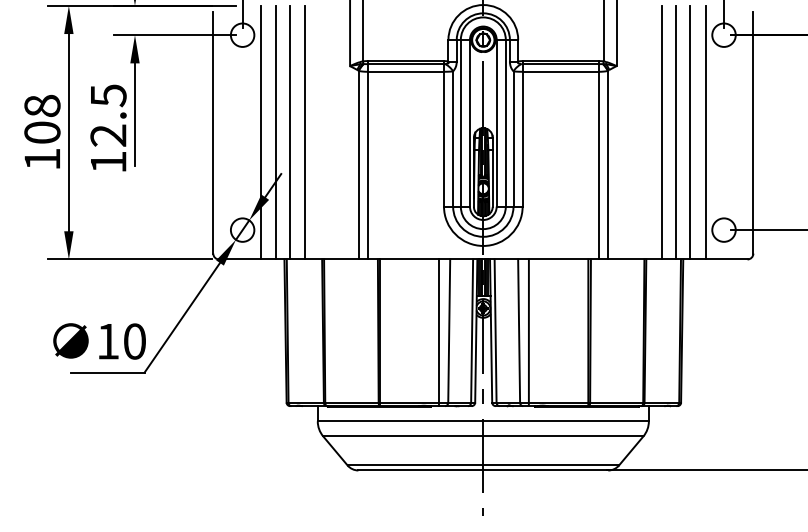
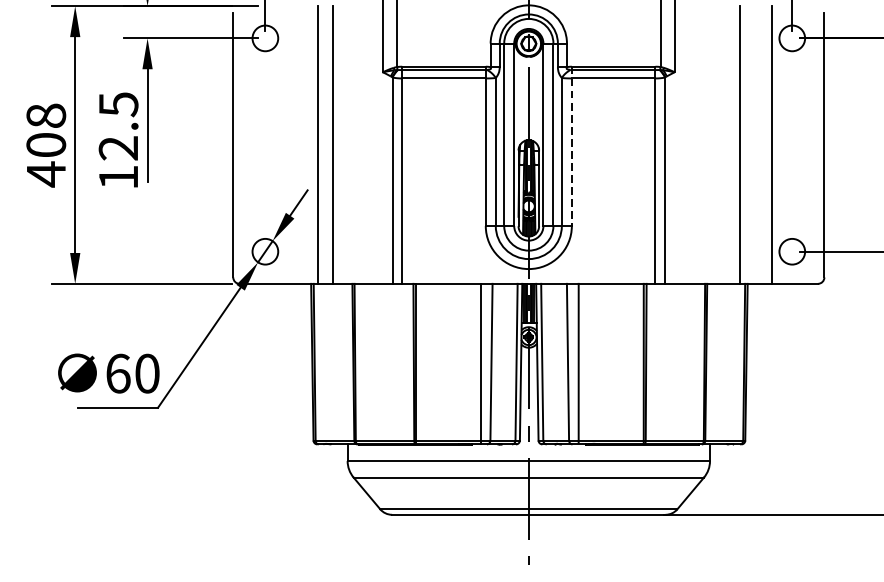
line: (261, 132) -> (286, 144), removed
line: (276, 132) -> (302, 144), removed
line: (661, 132) -> (723, 144), removed
line: (690, 132) -> (755, 144), removed
line: (522, 133) -> (571, 145), solid -> dashed
text: (41, 159) -> (45, 174), 108 -> 408
text: (108, 341) -> (118, 373), 10 -> 60

